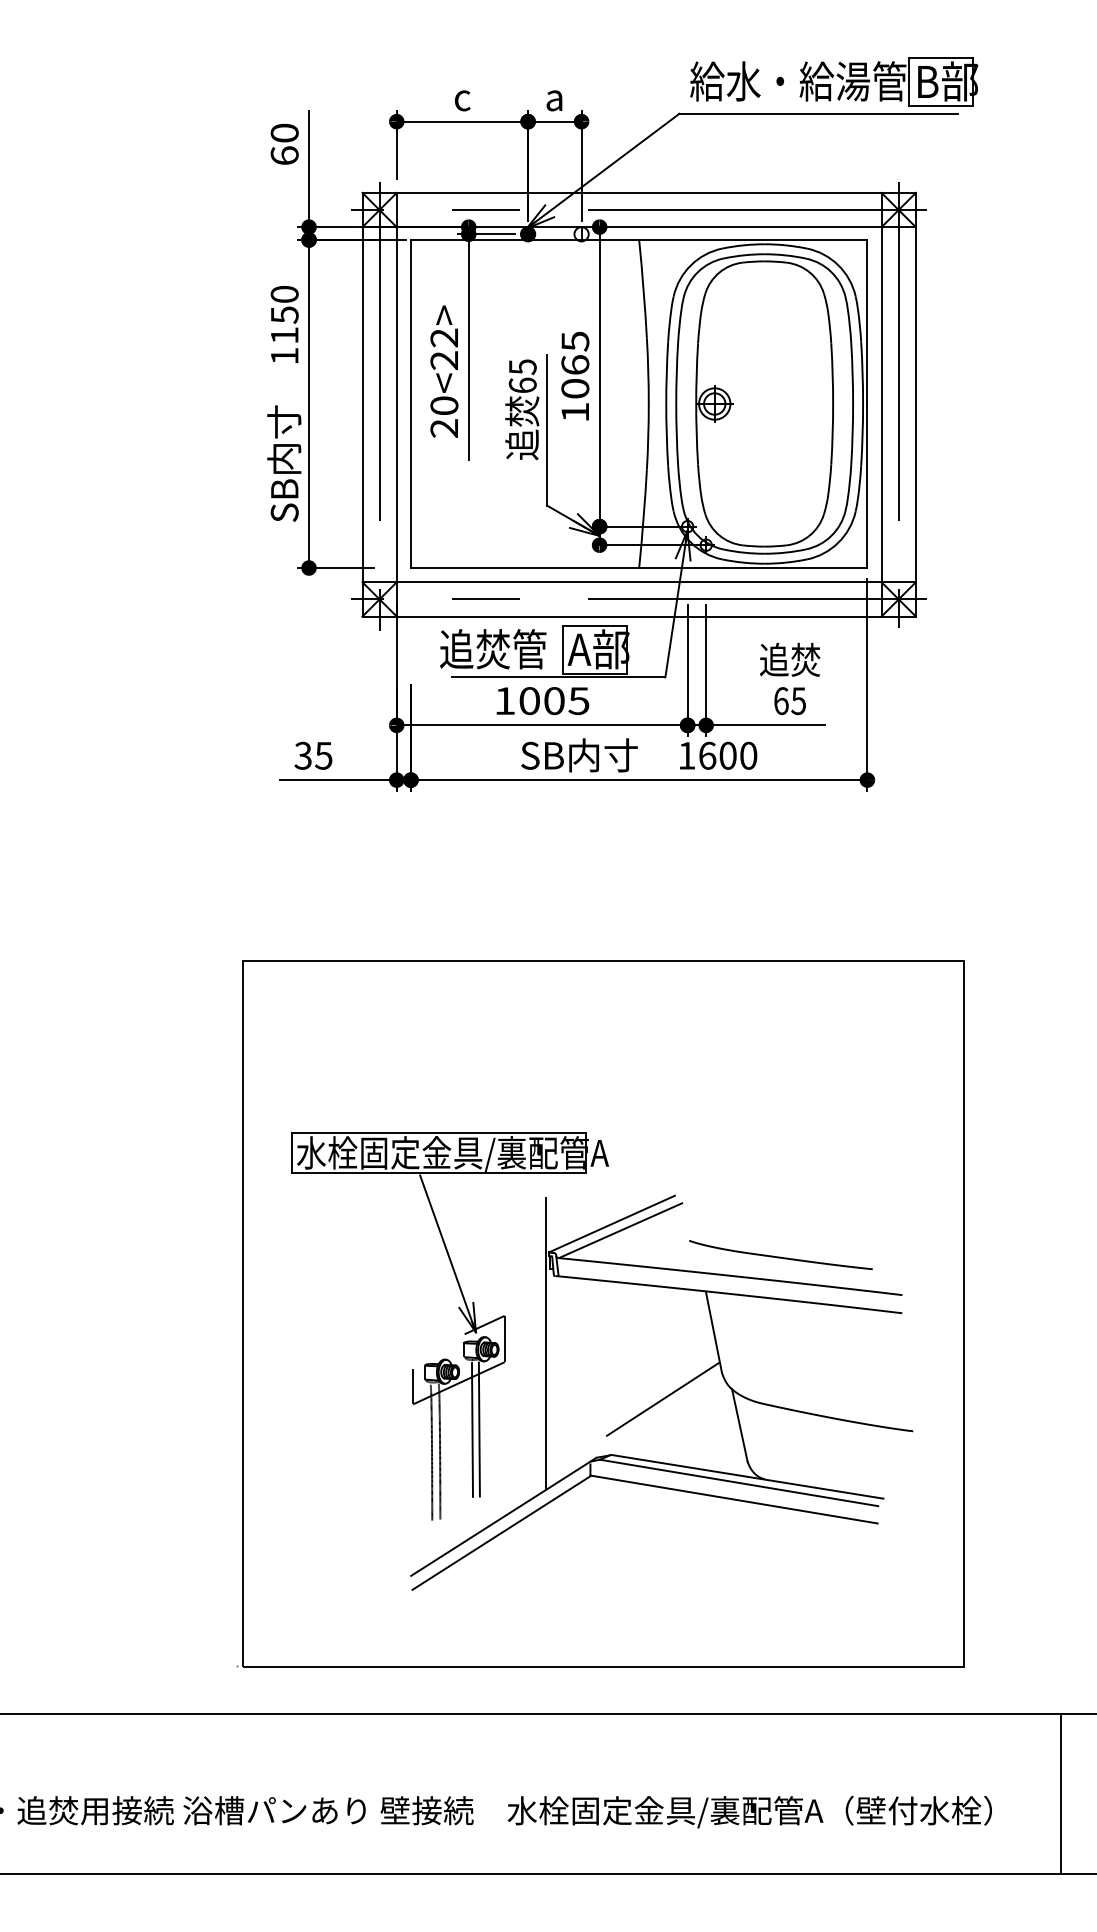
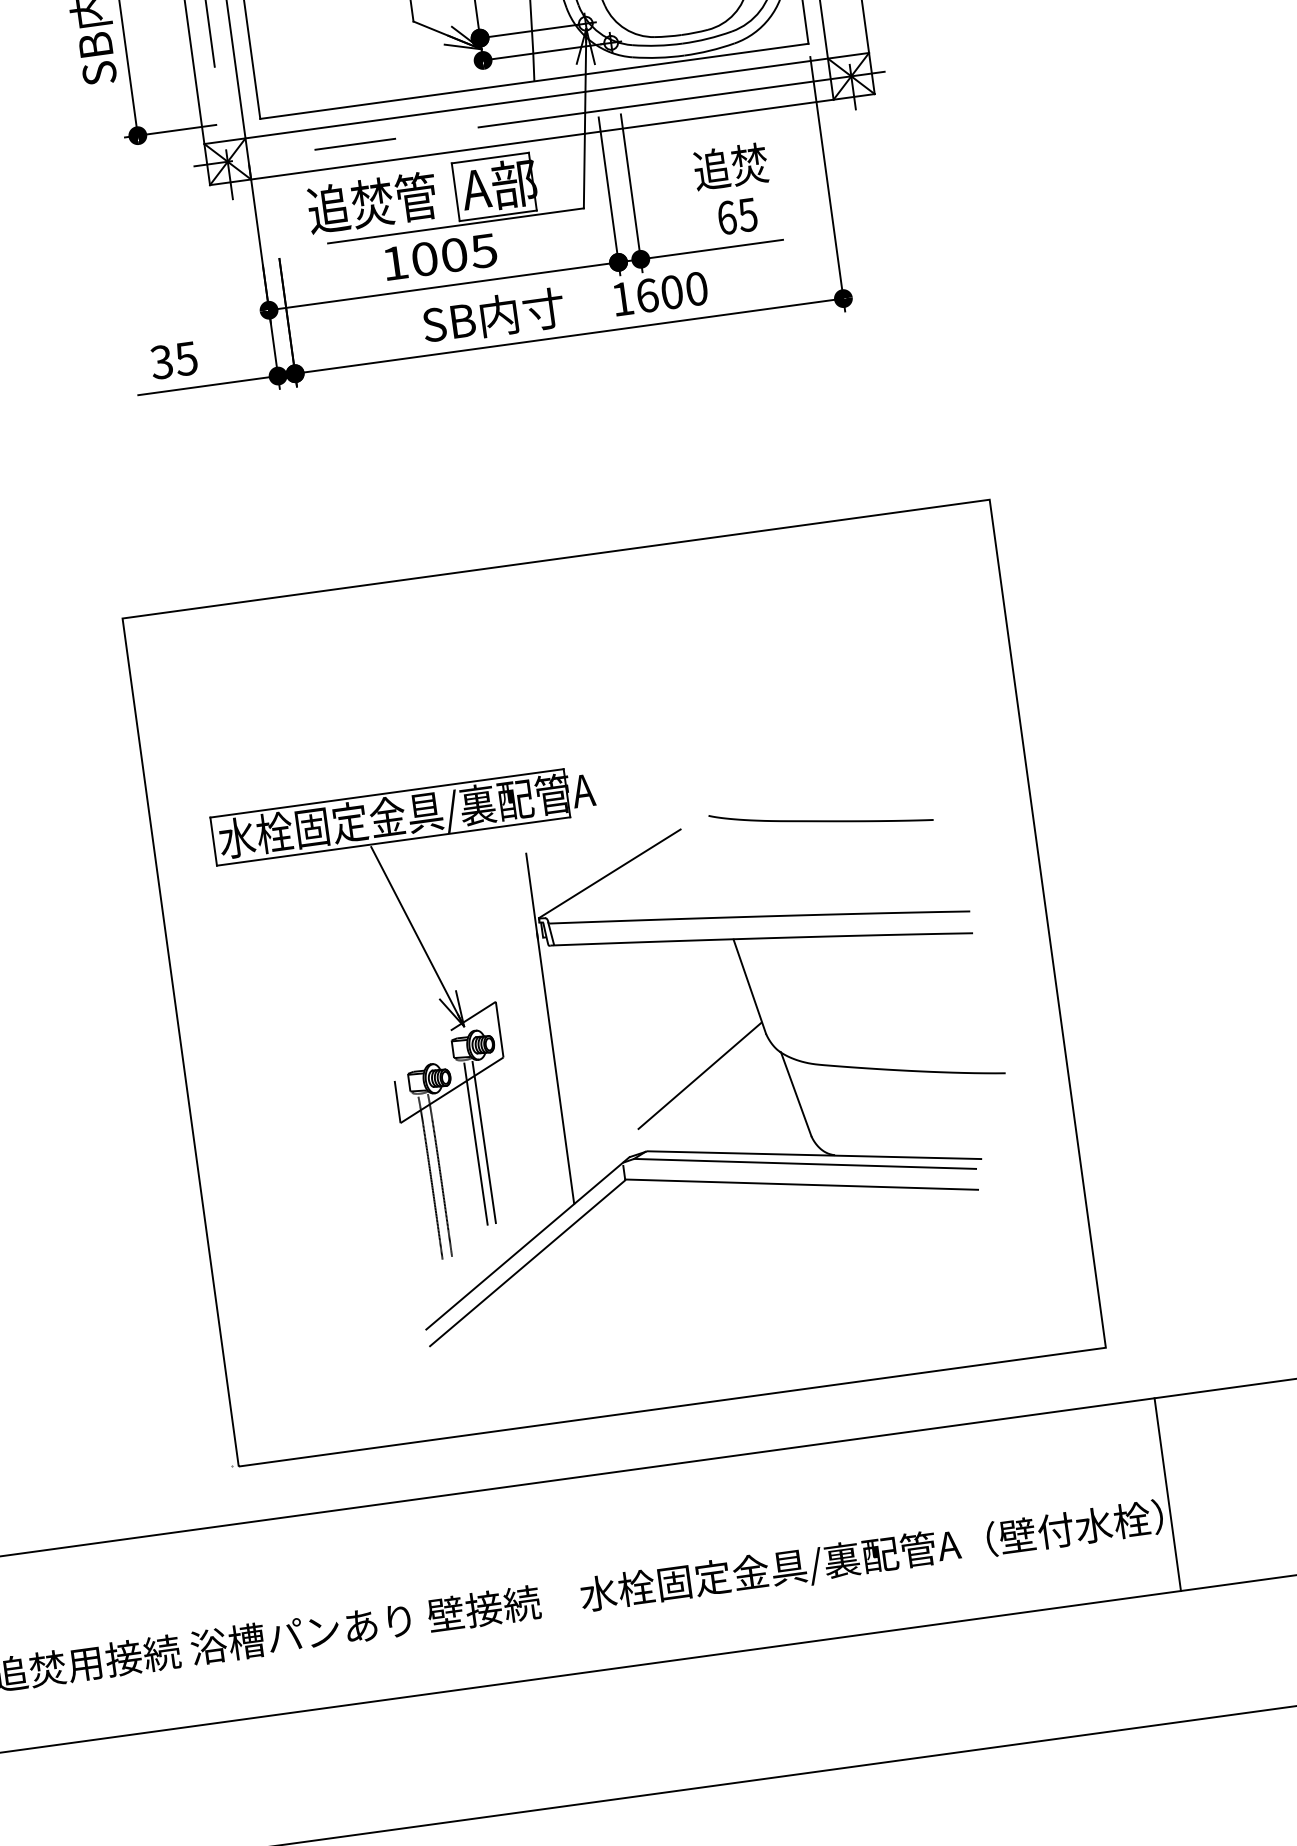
line: (621, 1230) -> (622, 880), removed
curve: (780, 1256) -> (820, 819), moved
line: (1060, 1793) -> (1167, 1494), moved

